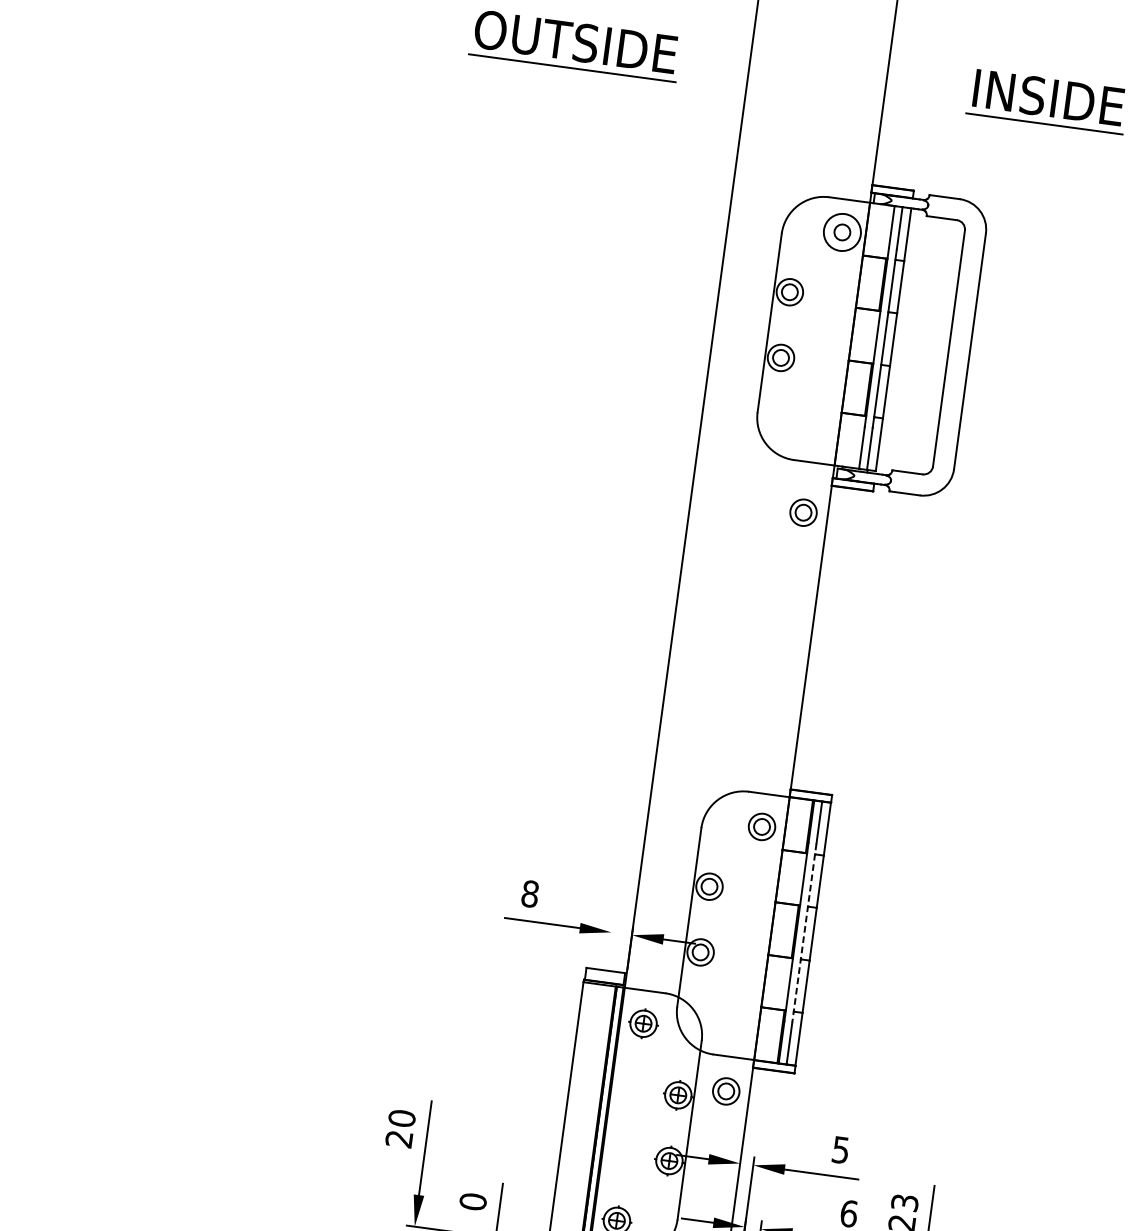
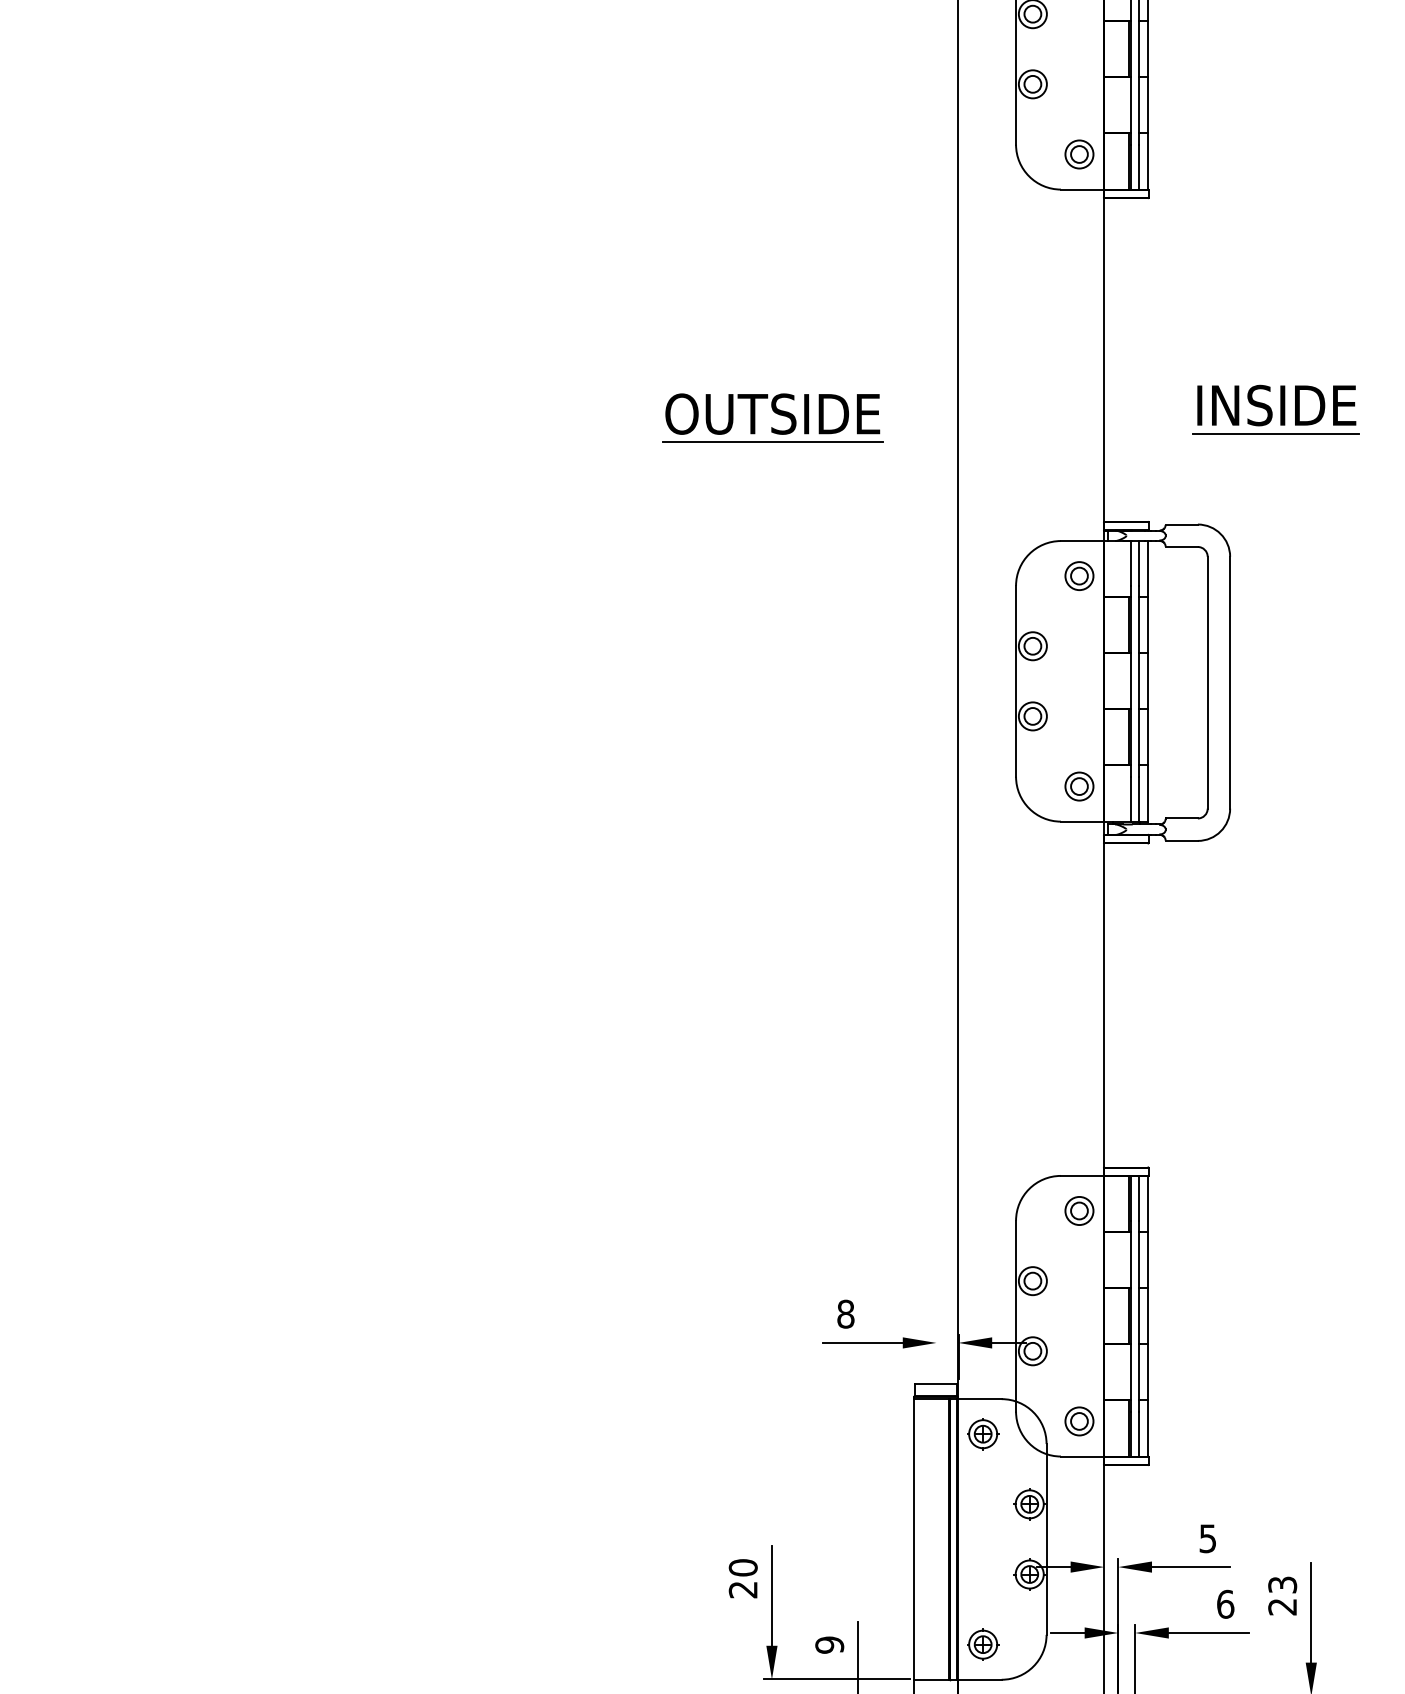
circle: (842, 232) -> (1079, 576), size x0.71
part: (803, 512) -> (1079, 786), moved
line: (803, 933) -> (1138, 1316), dashed -> solid
part: (726, 1091) -> (1079, 1421), moved
text: (473, 1201) -> (829, 1644), 0 -> 9

